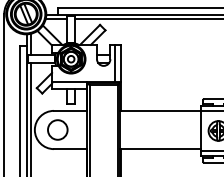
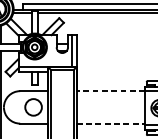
line: (160, 110) -> (110, 90), solid -> dashed
circle: (57, 129) -> (33, 106), moved
line: (161, 149) -> (111, 123), solid -> dashed

